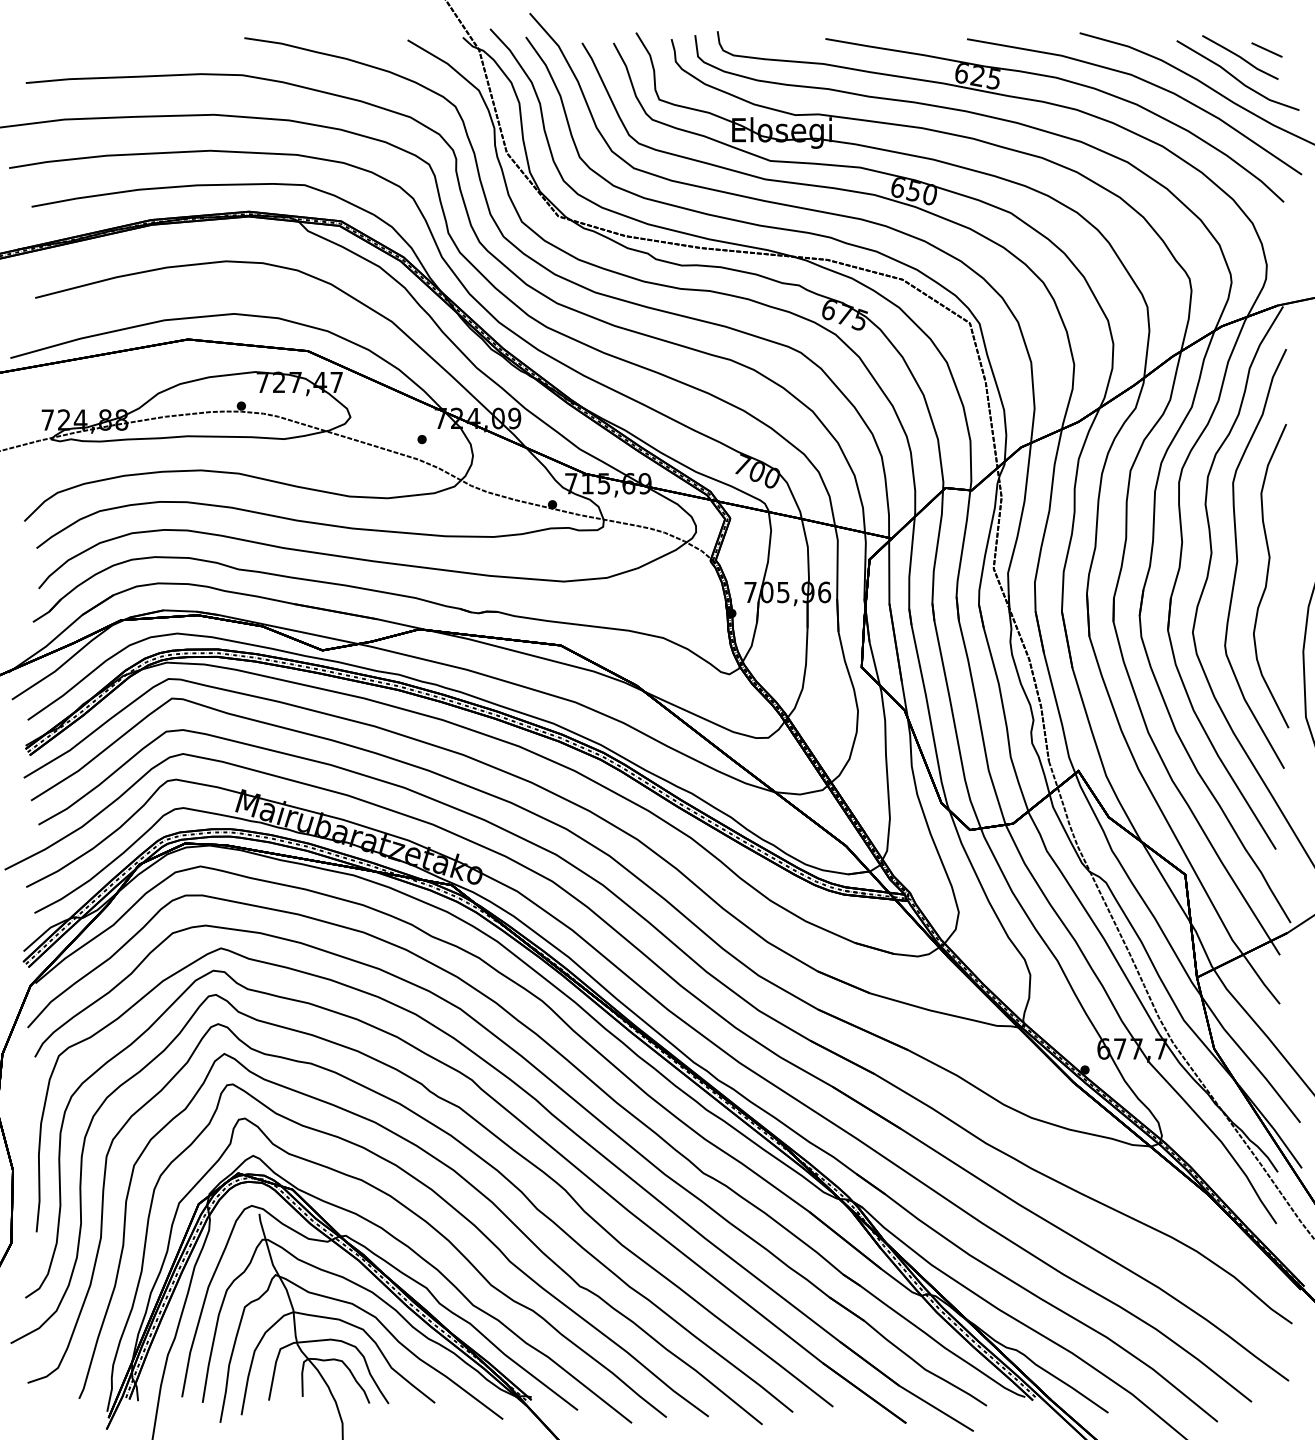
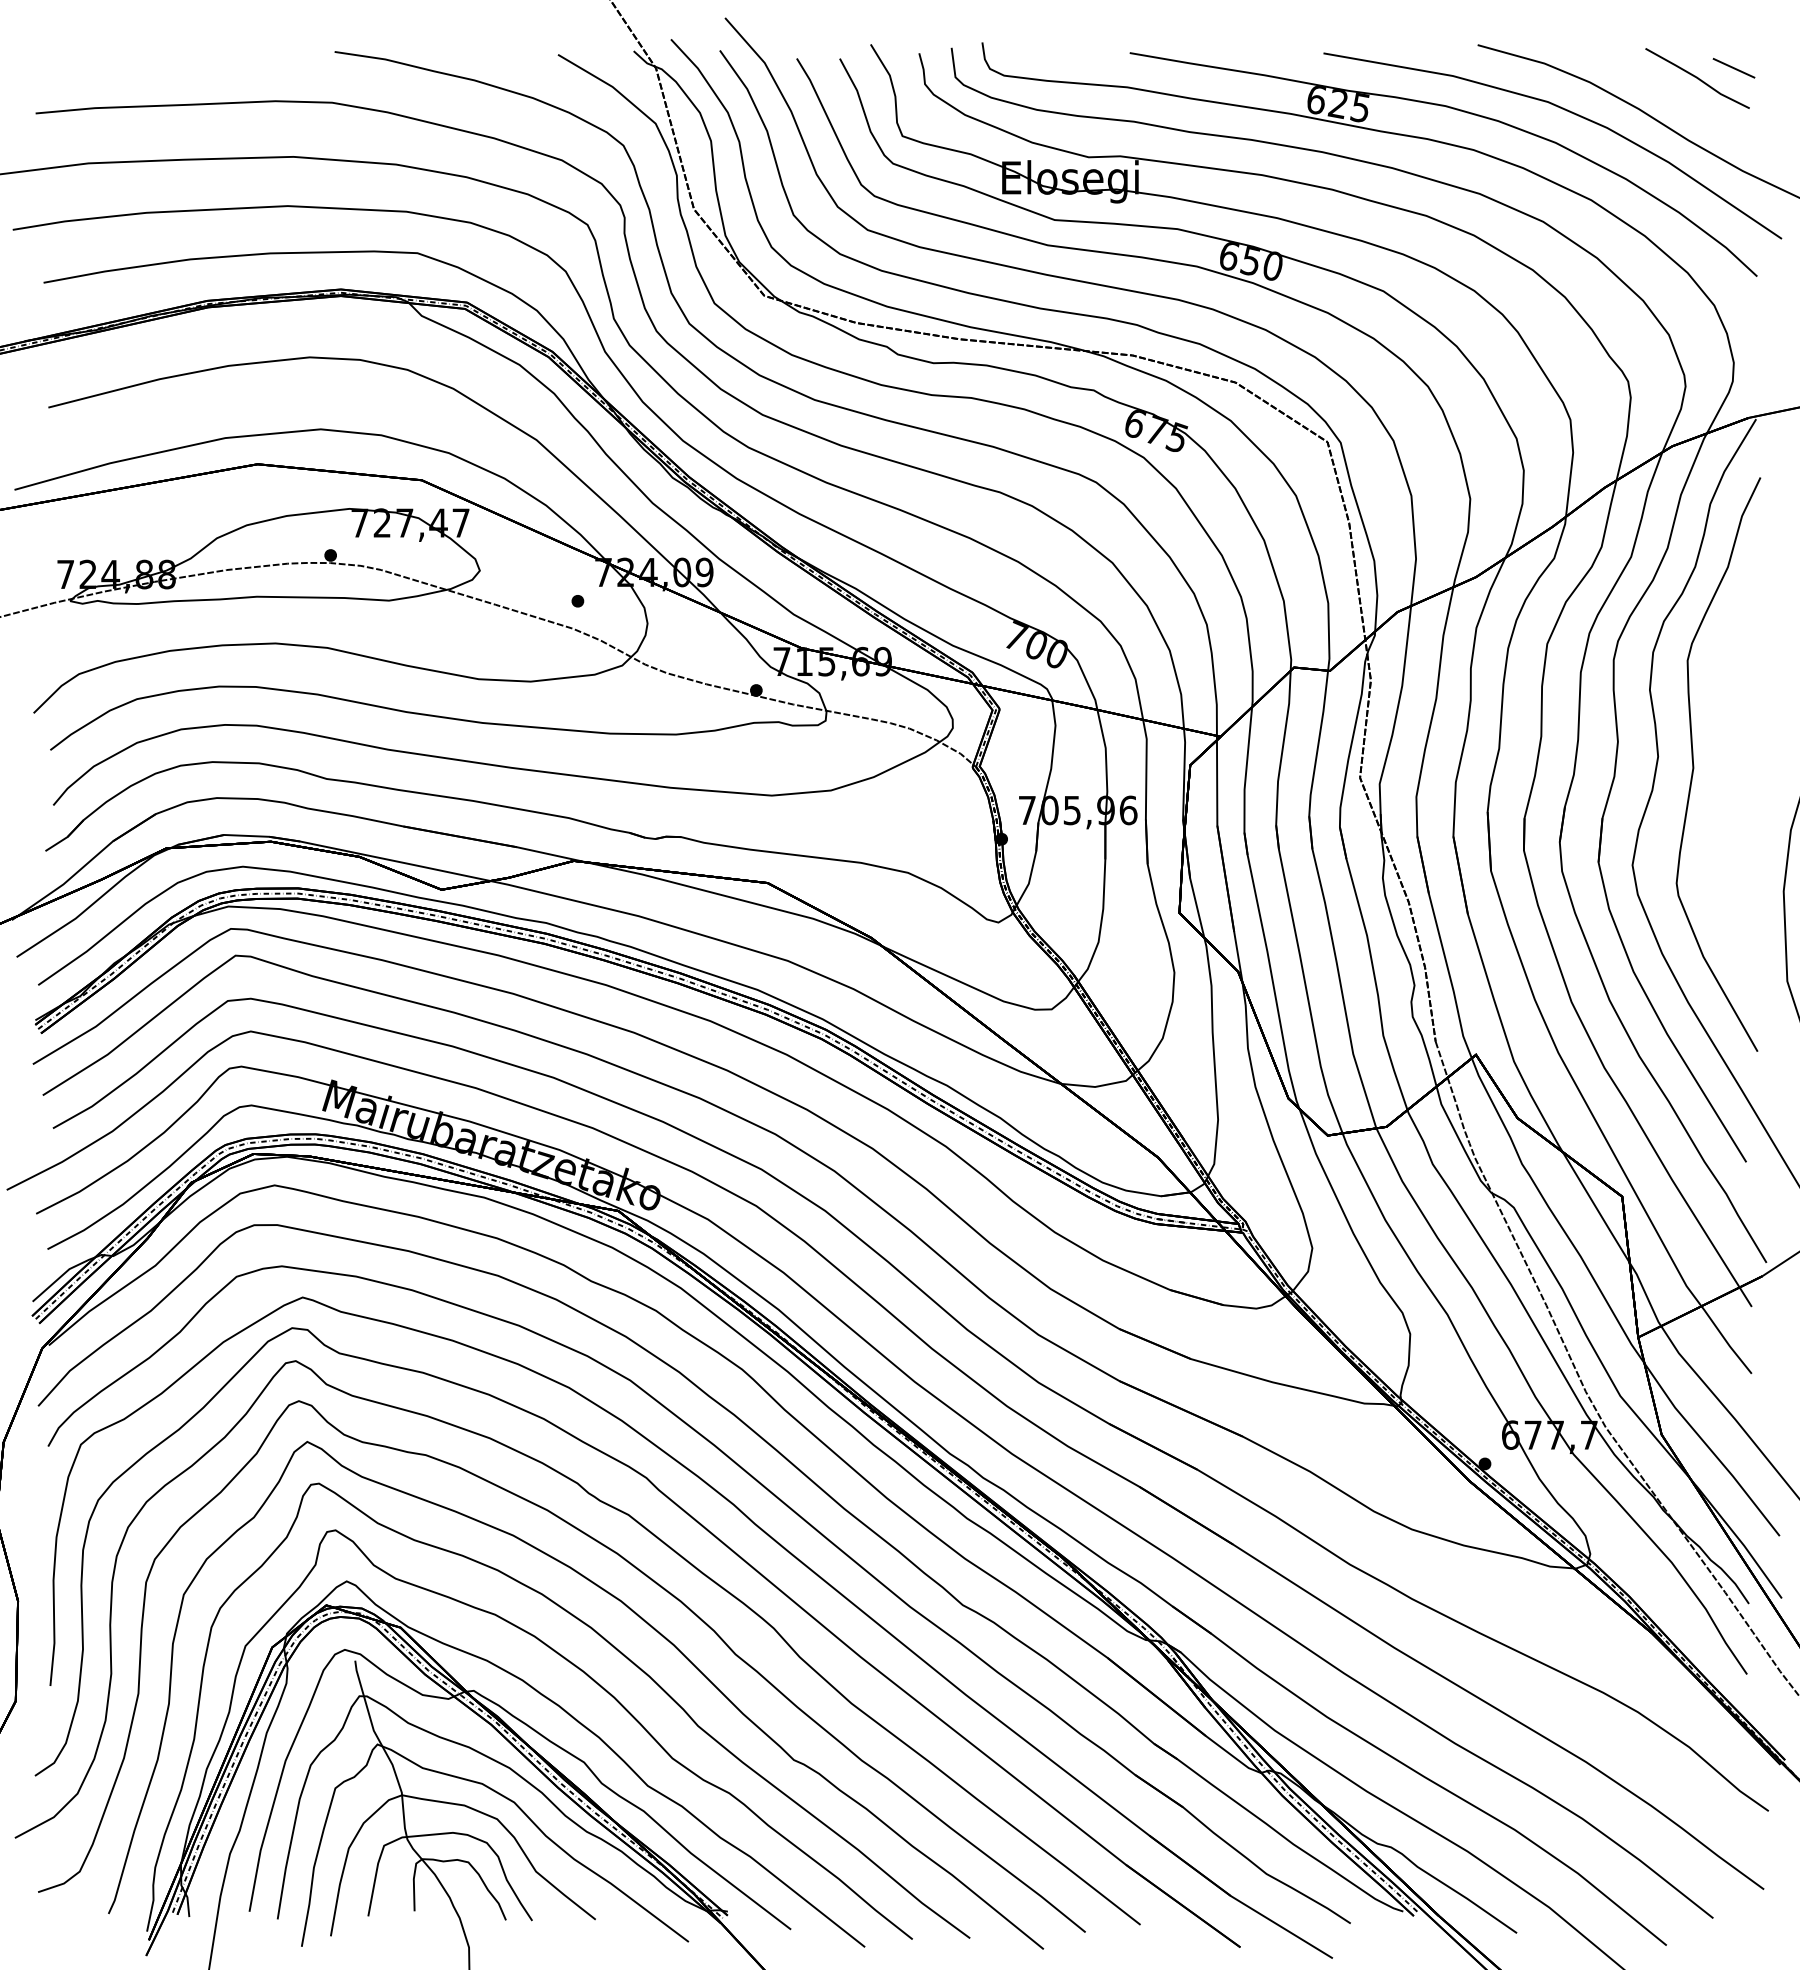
line: (1236, 77) -> (1692, 106), removed
curve: (1268, 576) -> (1735, 788), removed

